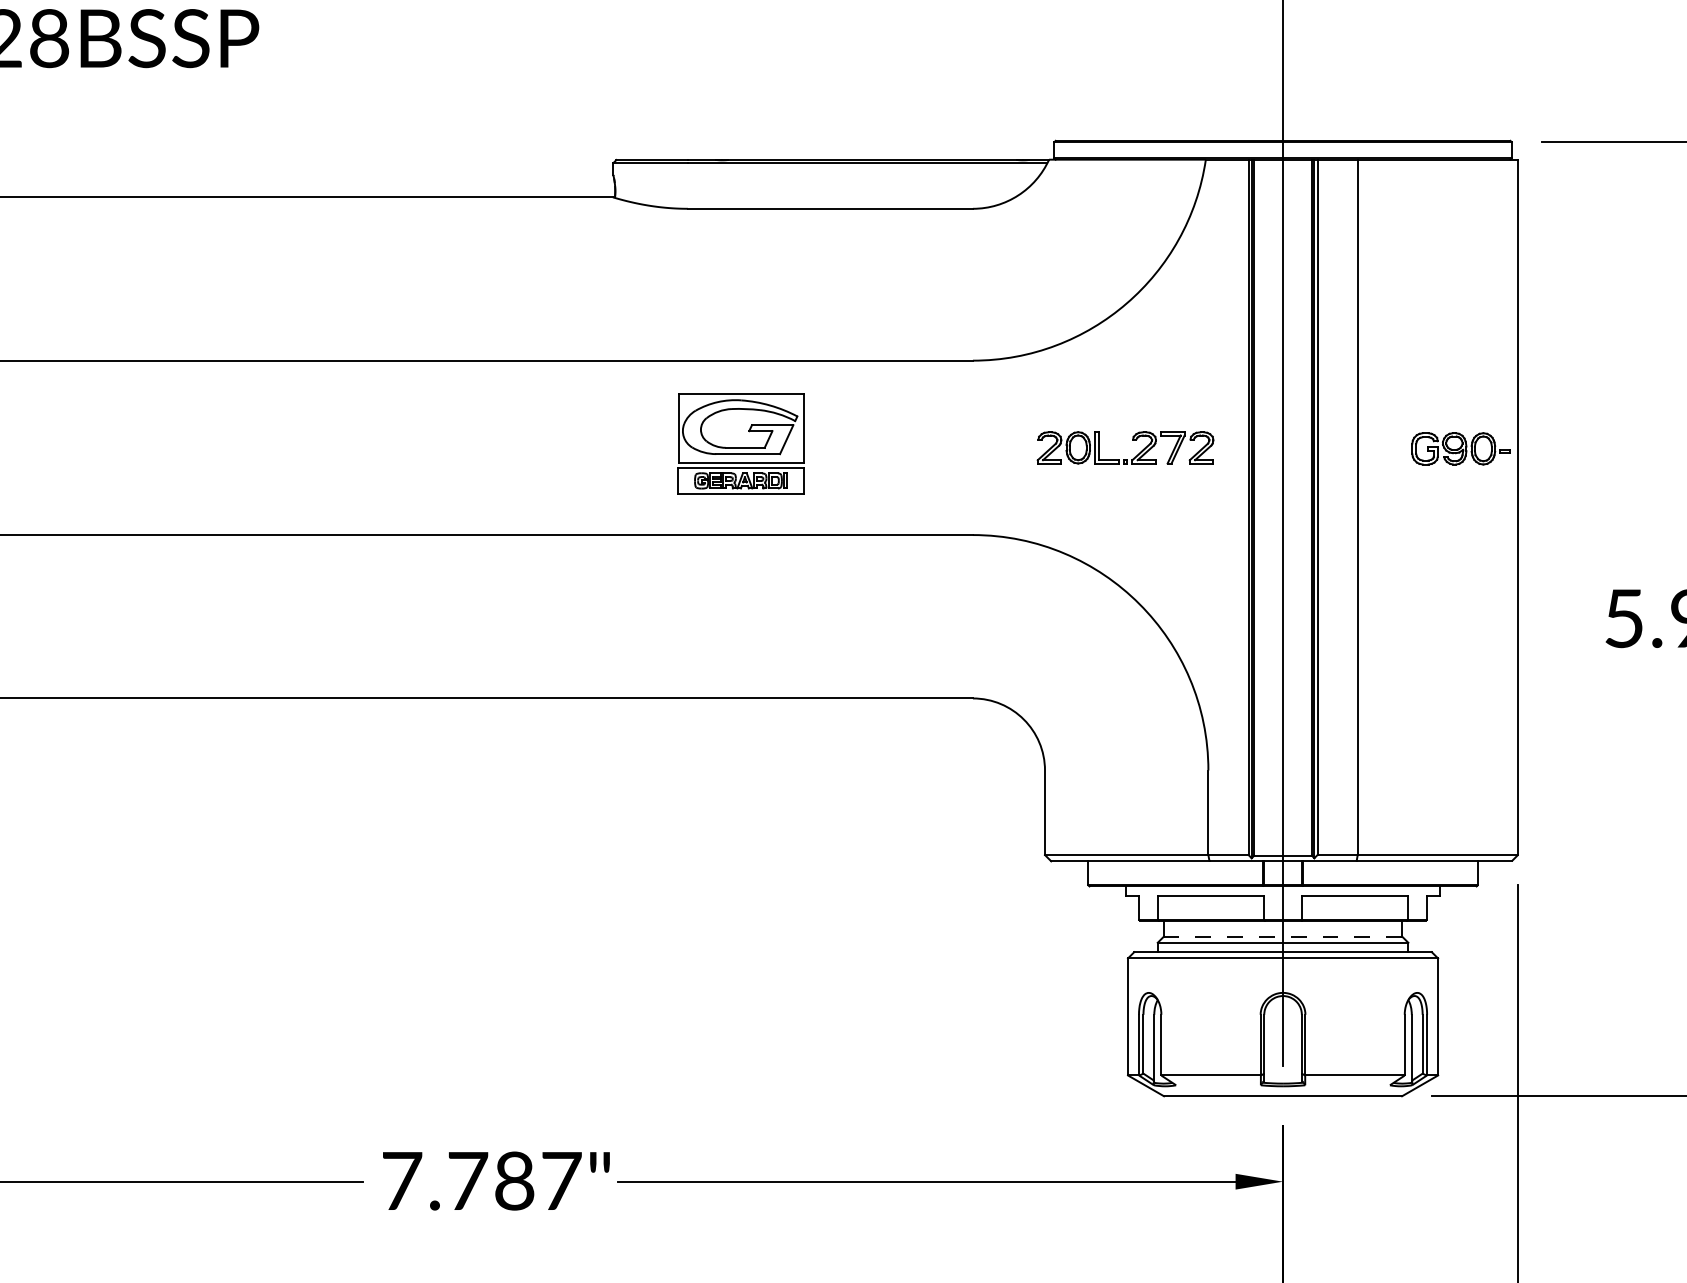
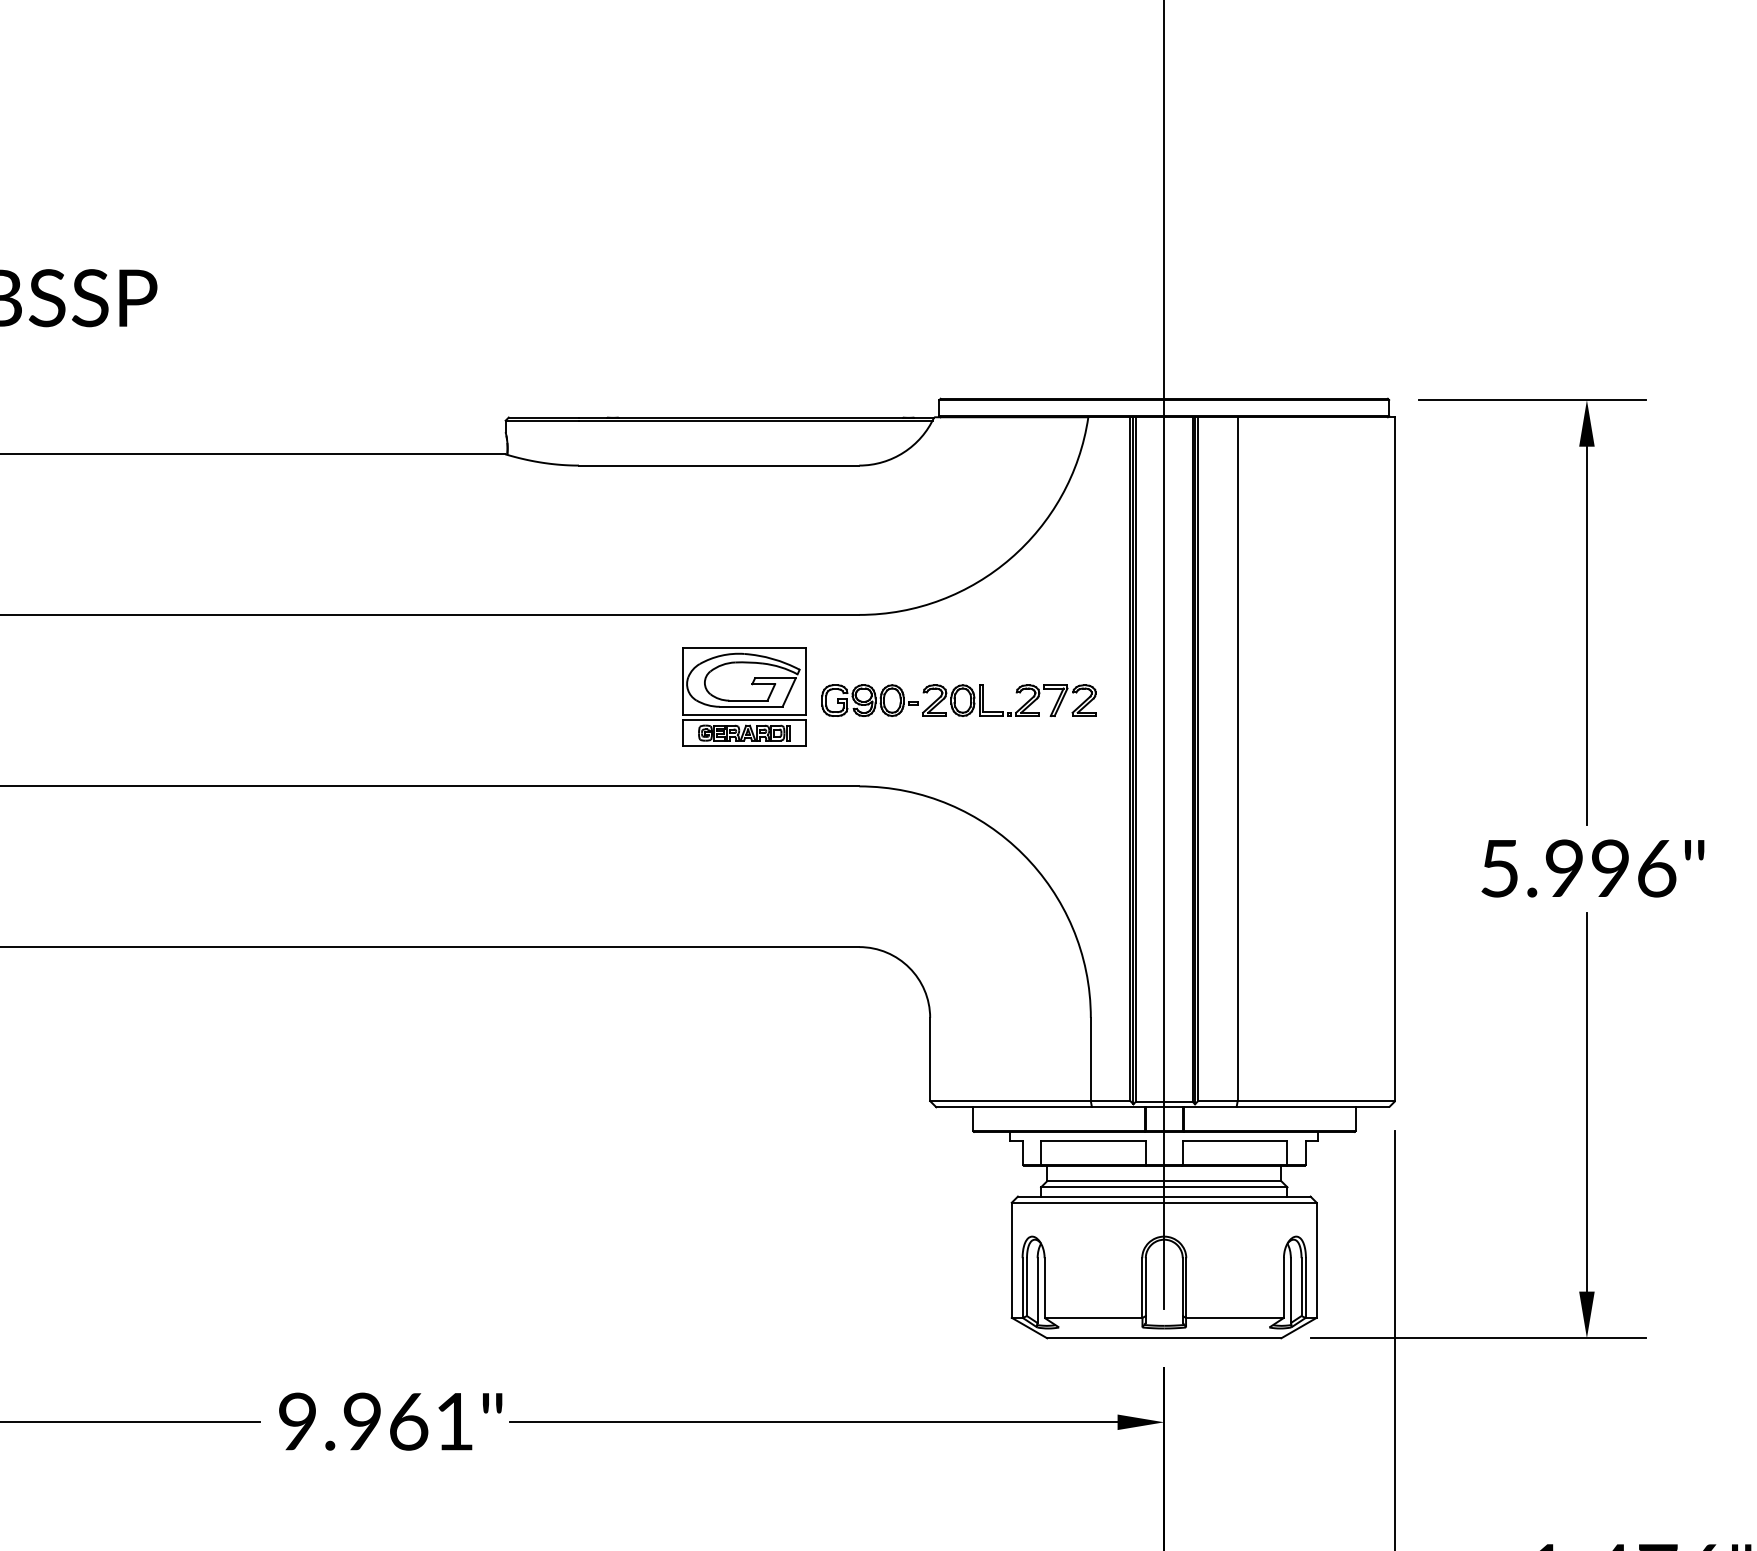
part: (741, 443) -> (744, 696), moved
part: (1460, 448) -> (869, 700), moved
line: (1282, 936) -> (1163, 1181), dashed -> solid
text: (481, 1180) -> (376, 1421), 7.787" -> 9.961"

